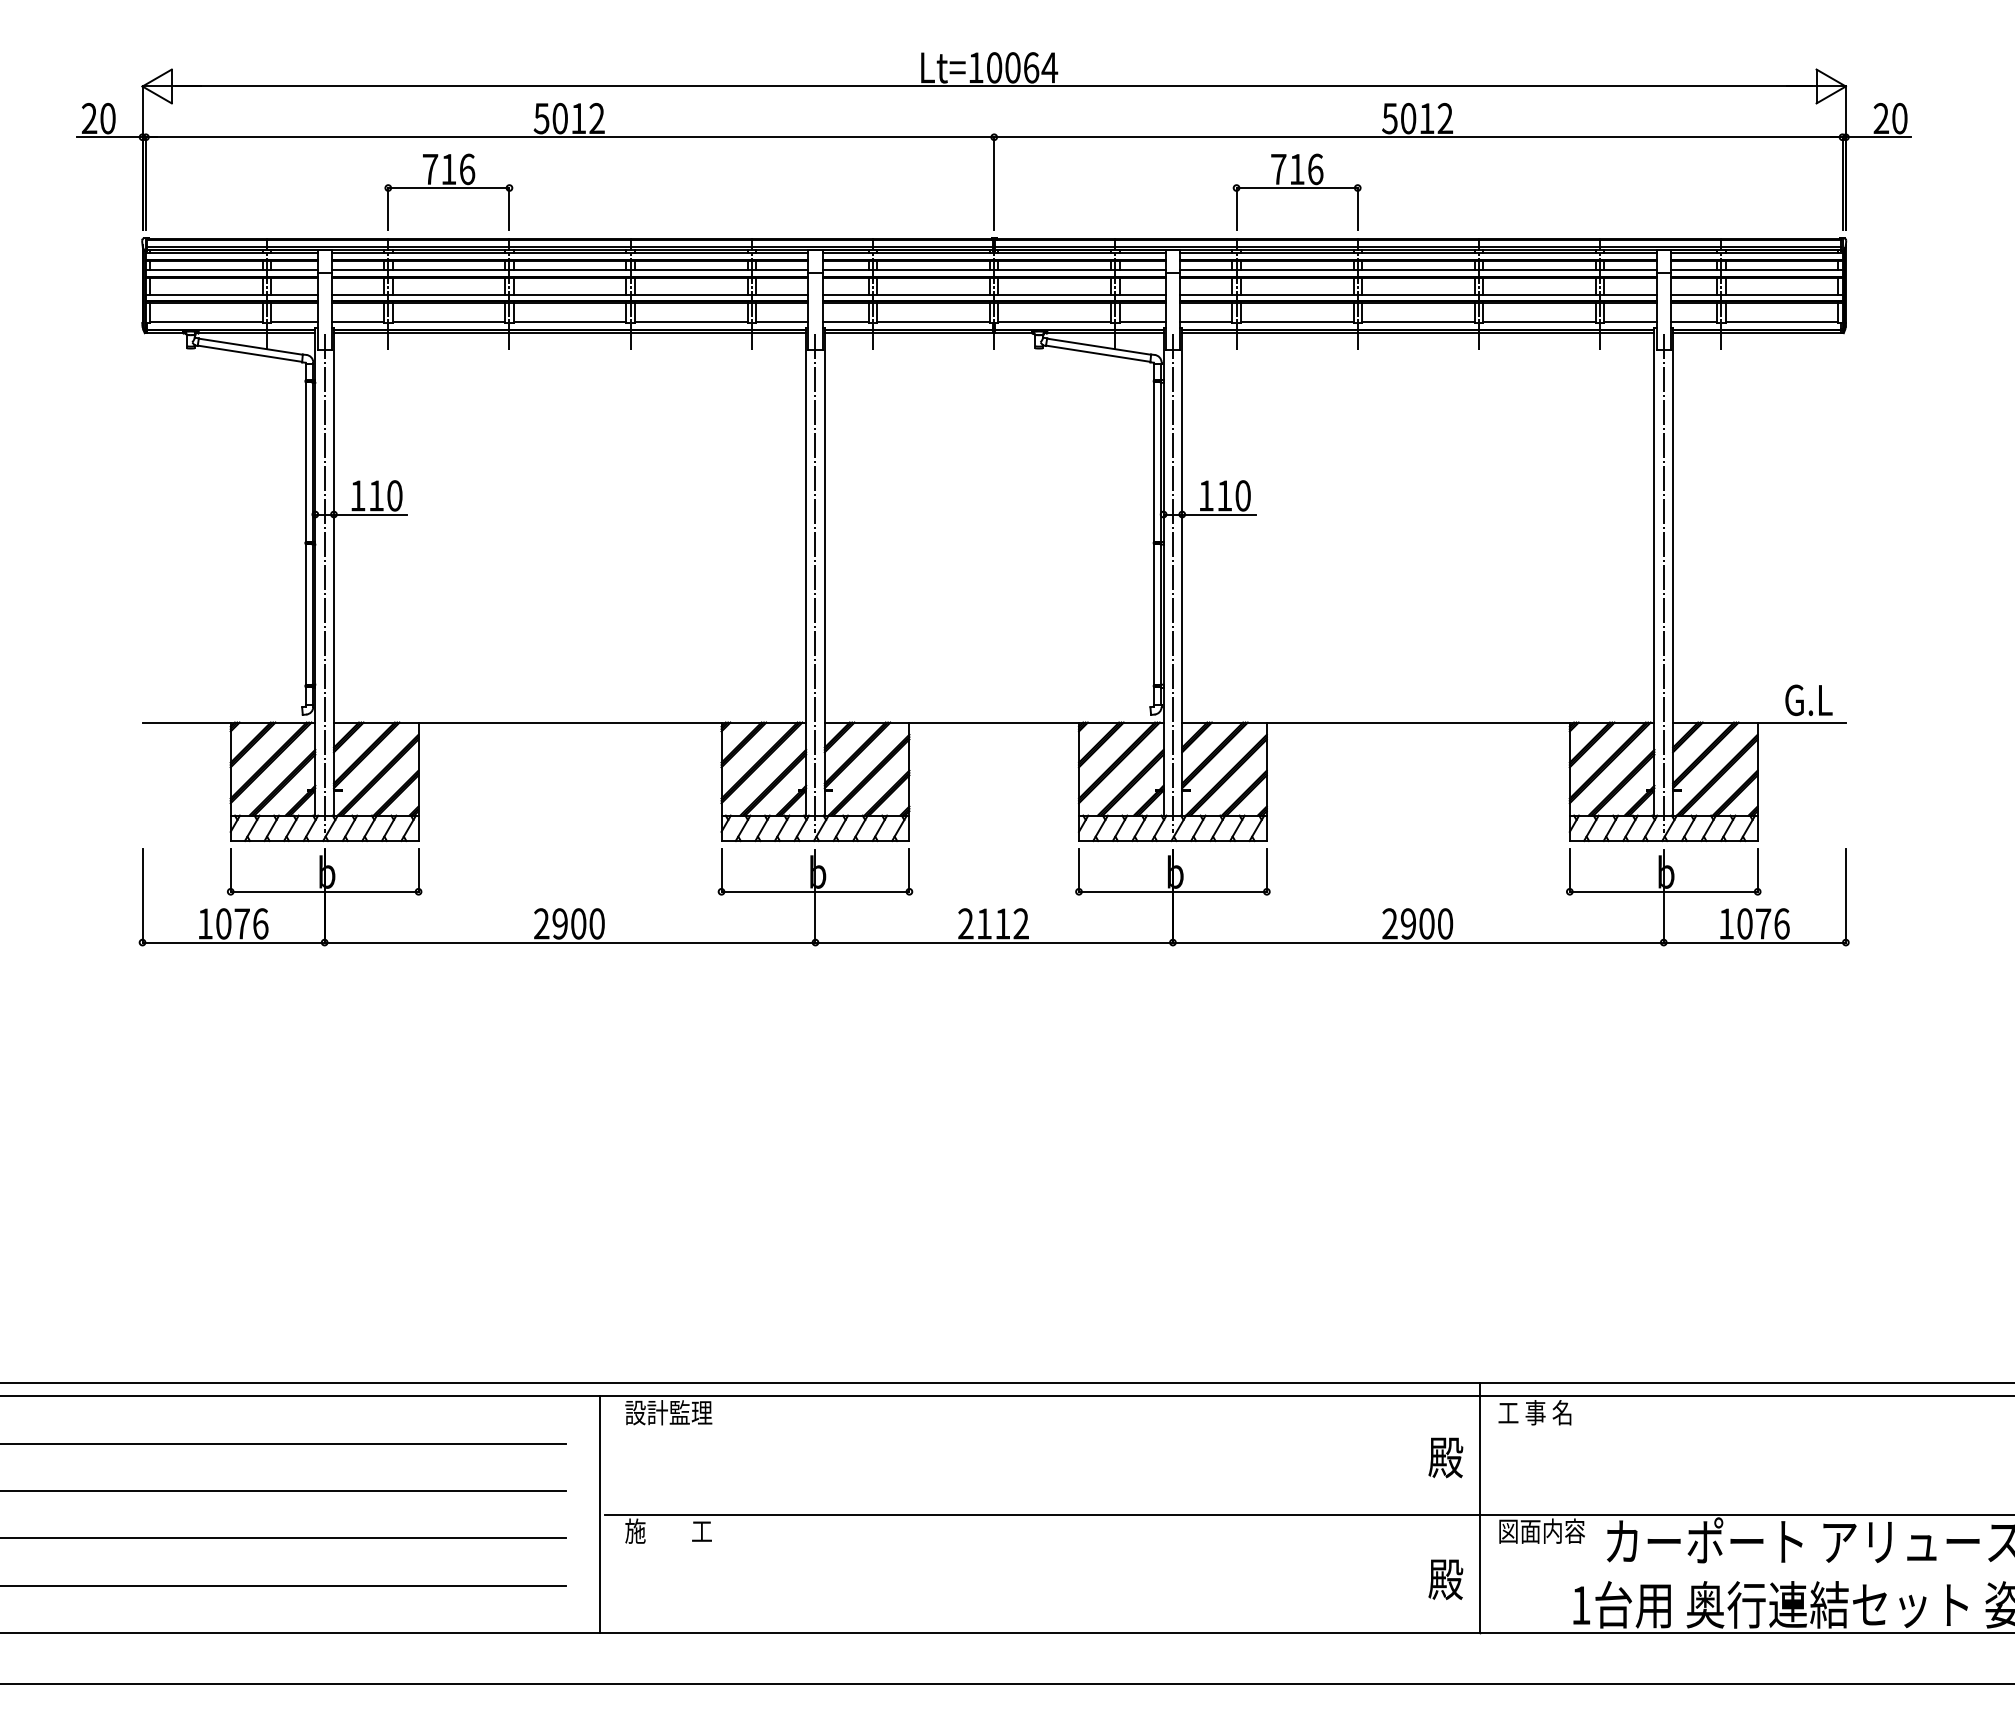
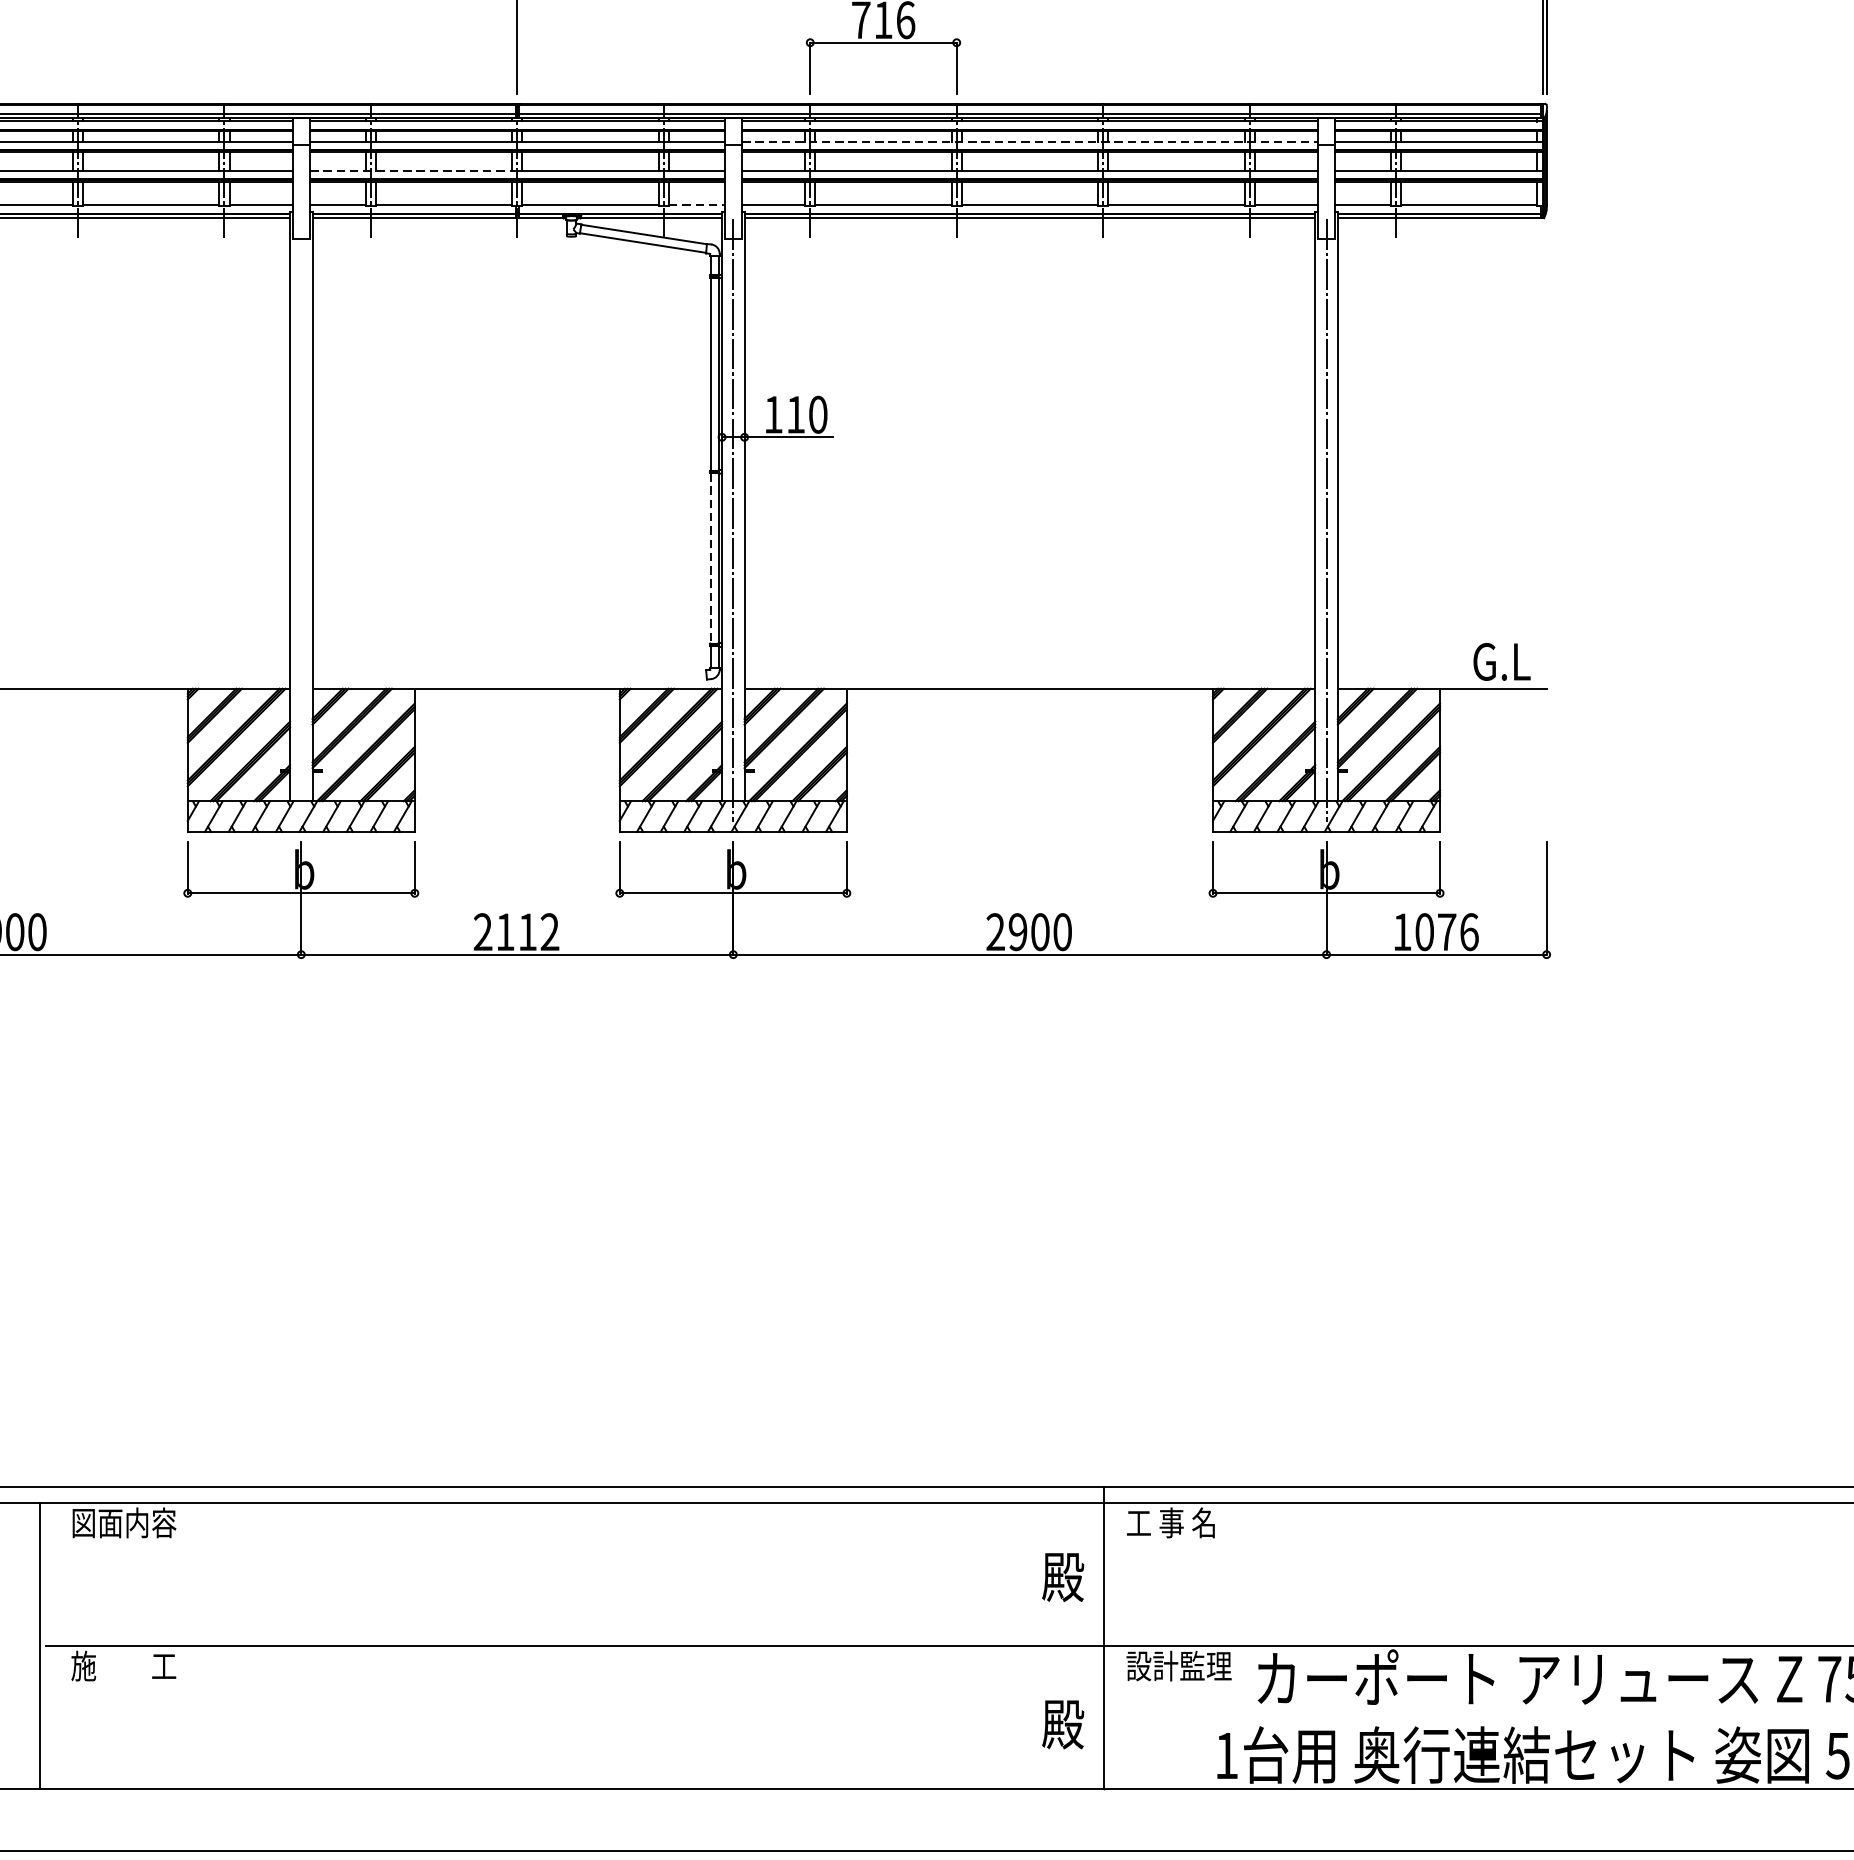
line: (1418, 269) -> (1030, 141), solid -> dashed
line: (908, 294) -> (413, 171), solid -> dashed
line: (1143, 322) -> (697, 205), solid -> dashed
line: (815, 582) -> (301, 519), removed
line: (1154, 615) -> (711, 559), solid -> dashed
text: (668, 1412) -> (123, 1522), 設計監理 -> 図面内容
text: (1541, 1530) -> (1178, 1665), 図面内容 -> 設計監理

